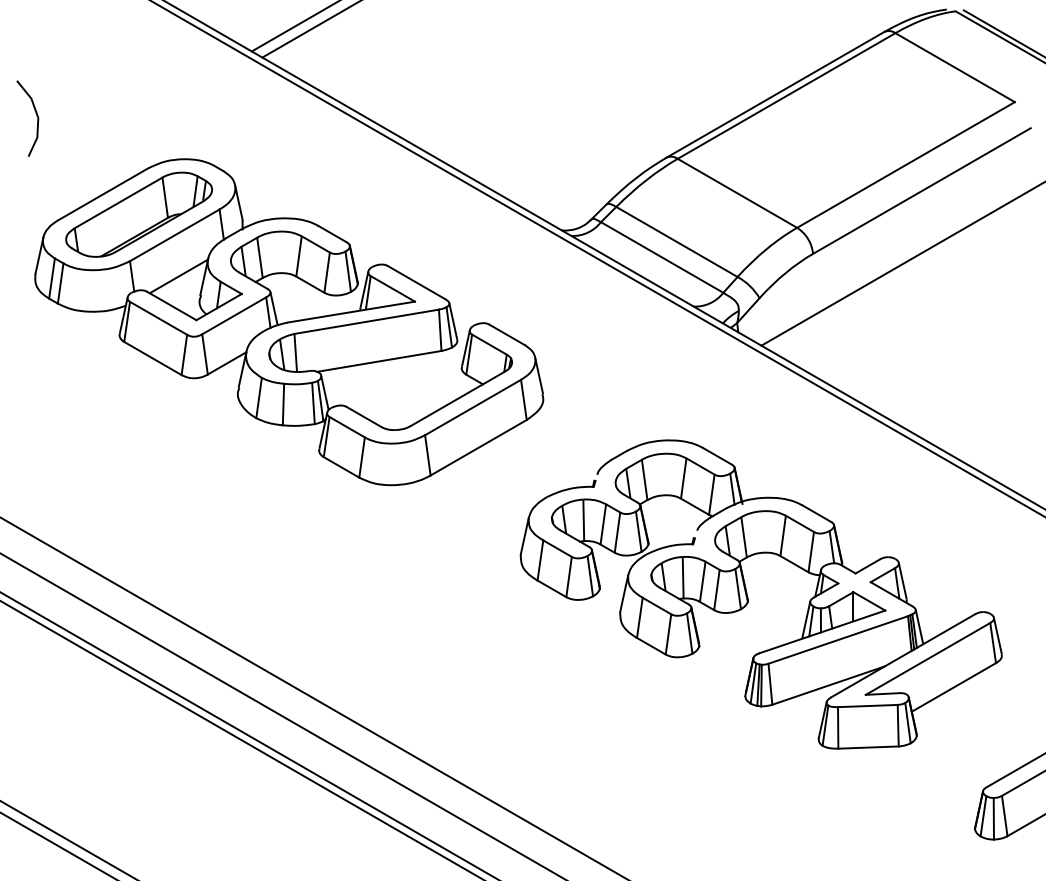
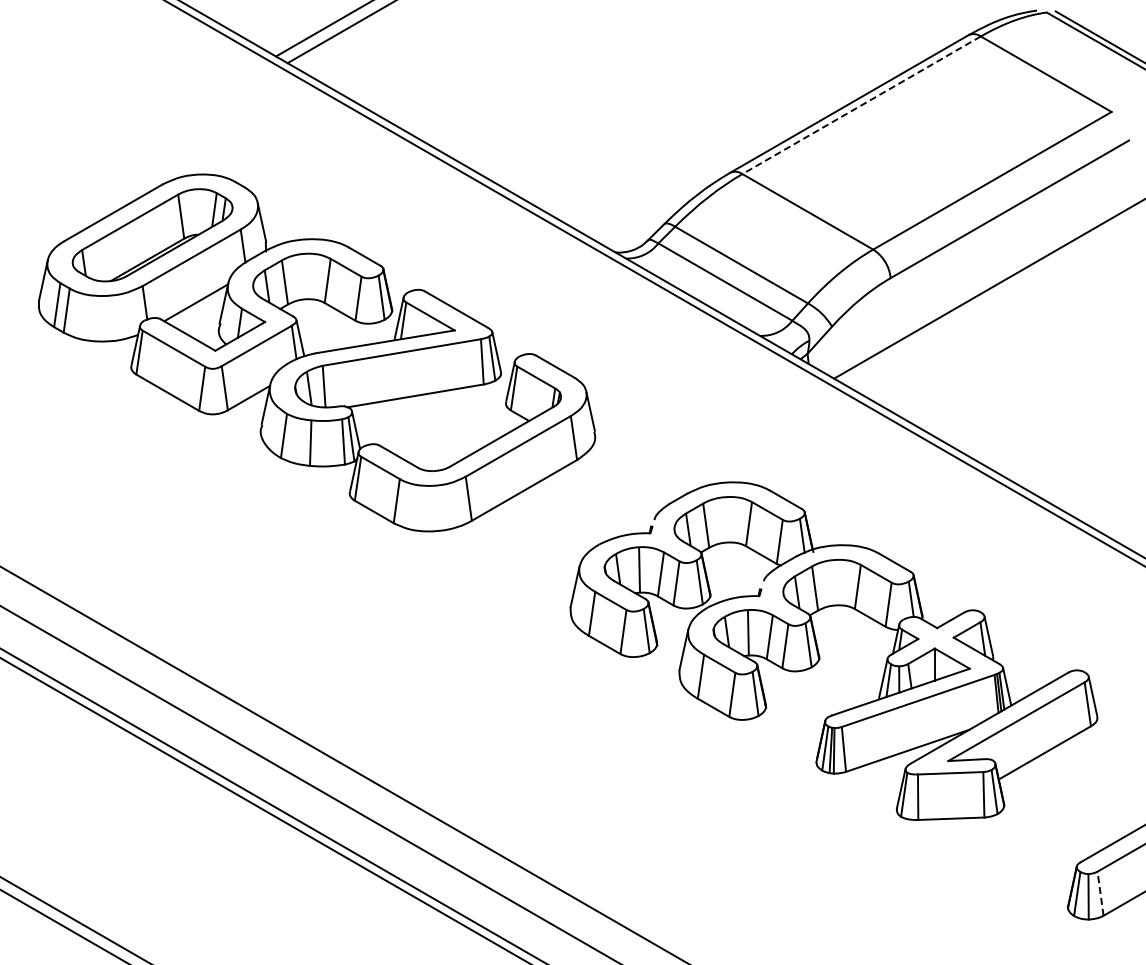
line: (786, 96) -> (861, 105), solid -> dashed
line: (35, 114) -> (39, 125), removed
line: (1004, 815) -> (1100, 893), solid -> dashed

